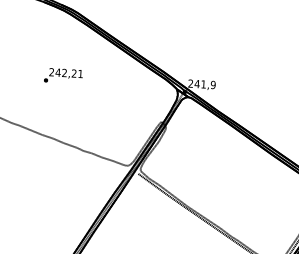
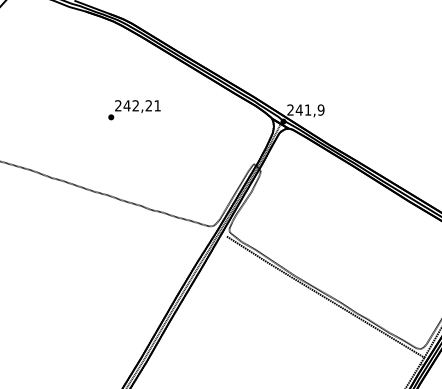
text: (63, 76) -> (134, 110), moved

